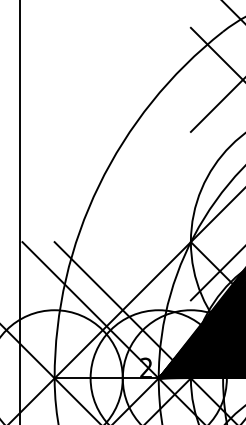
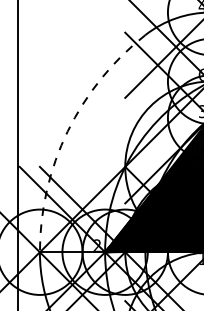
arc: (98, 185) -> (67, 131), solid -> dashed

